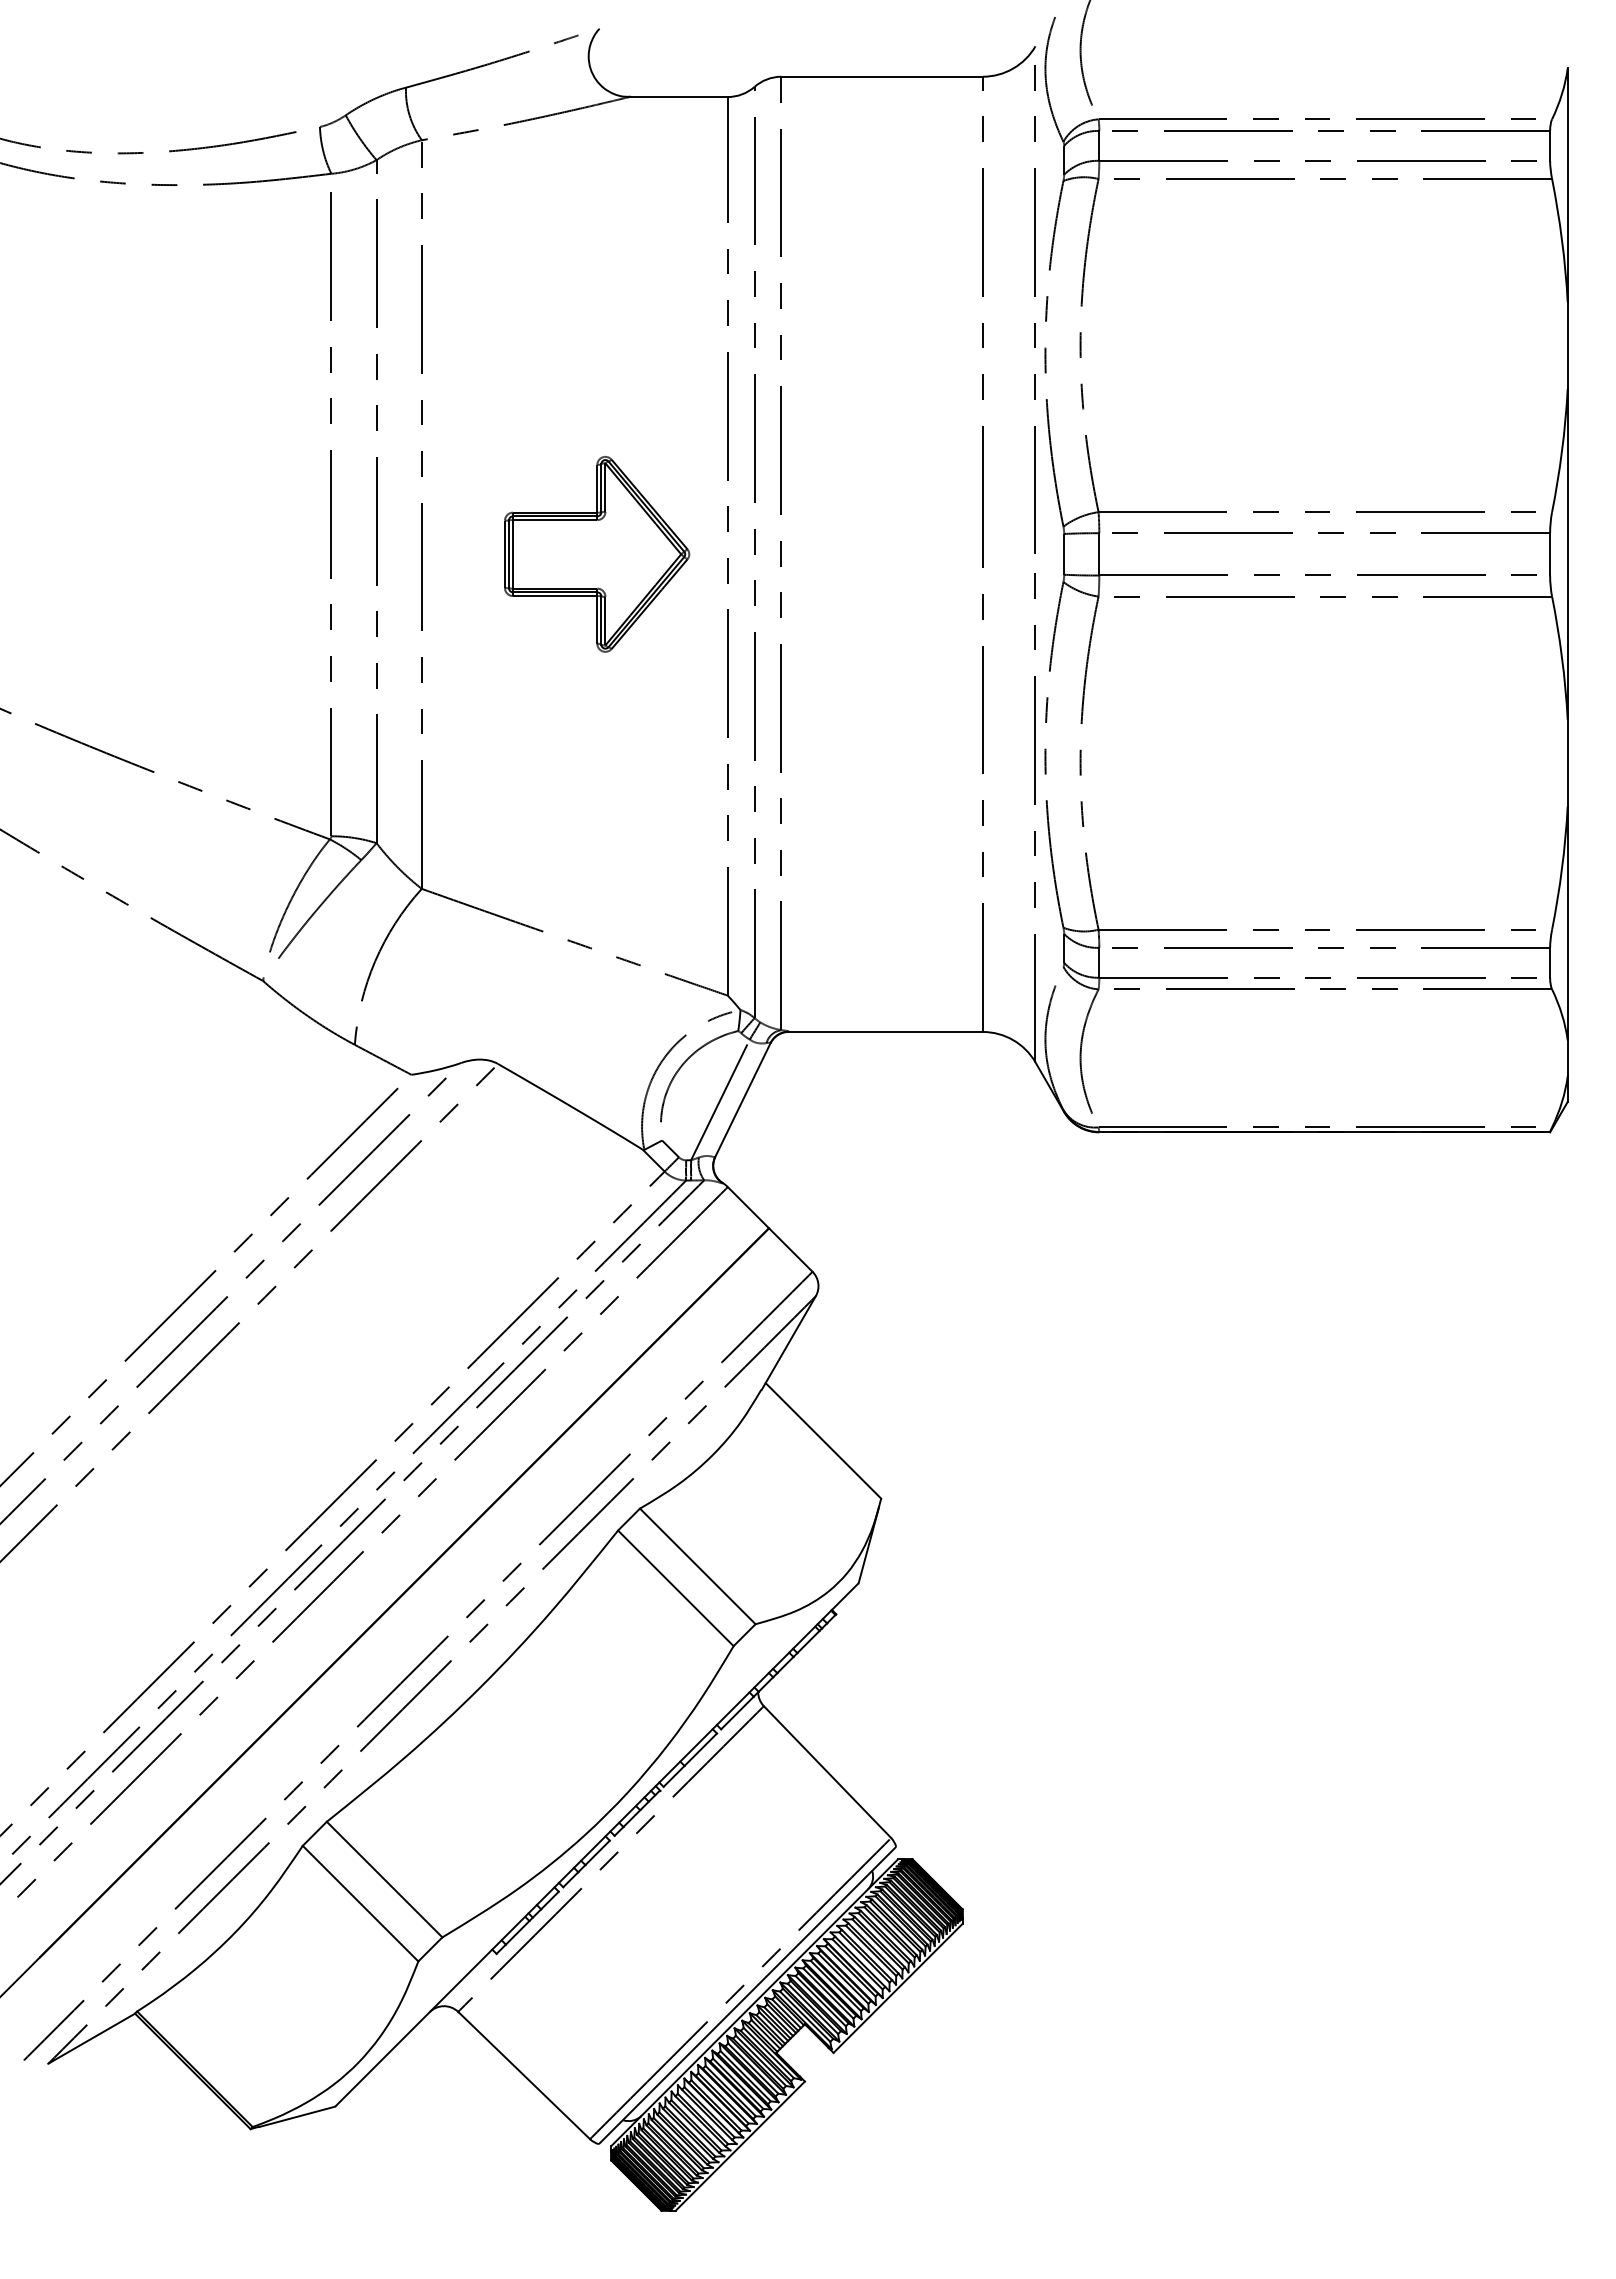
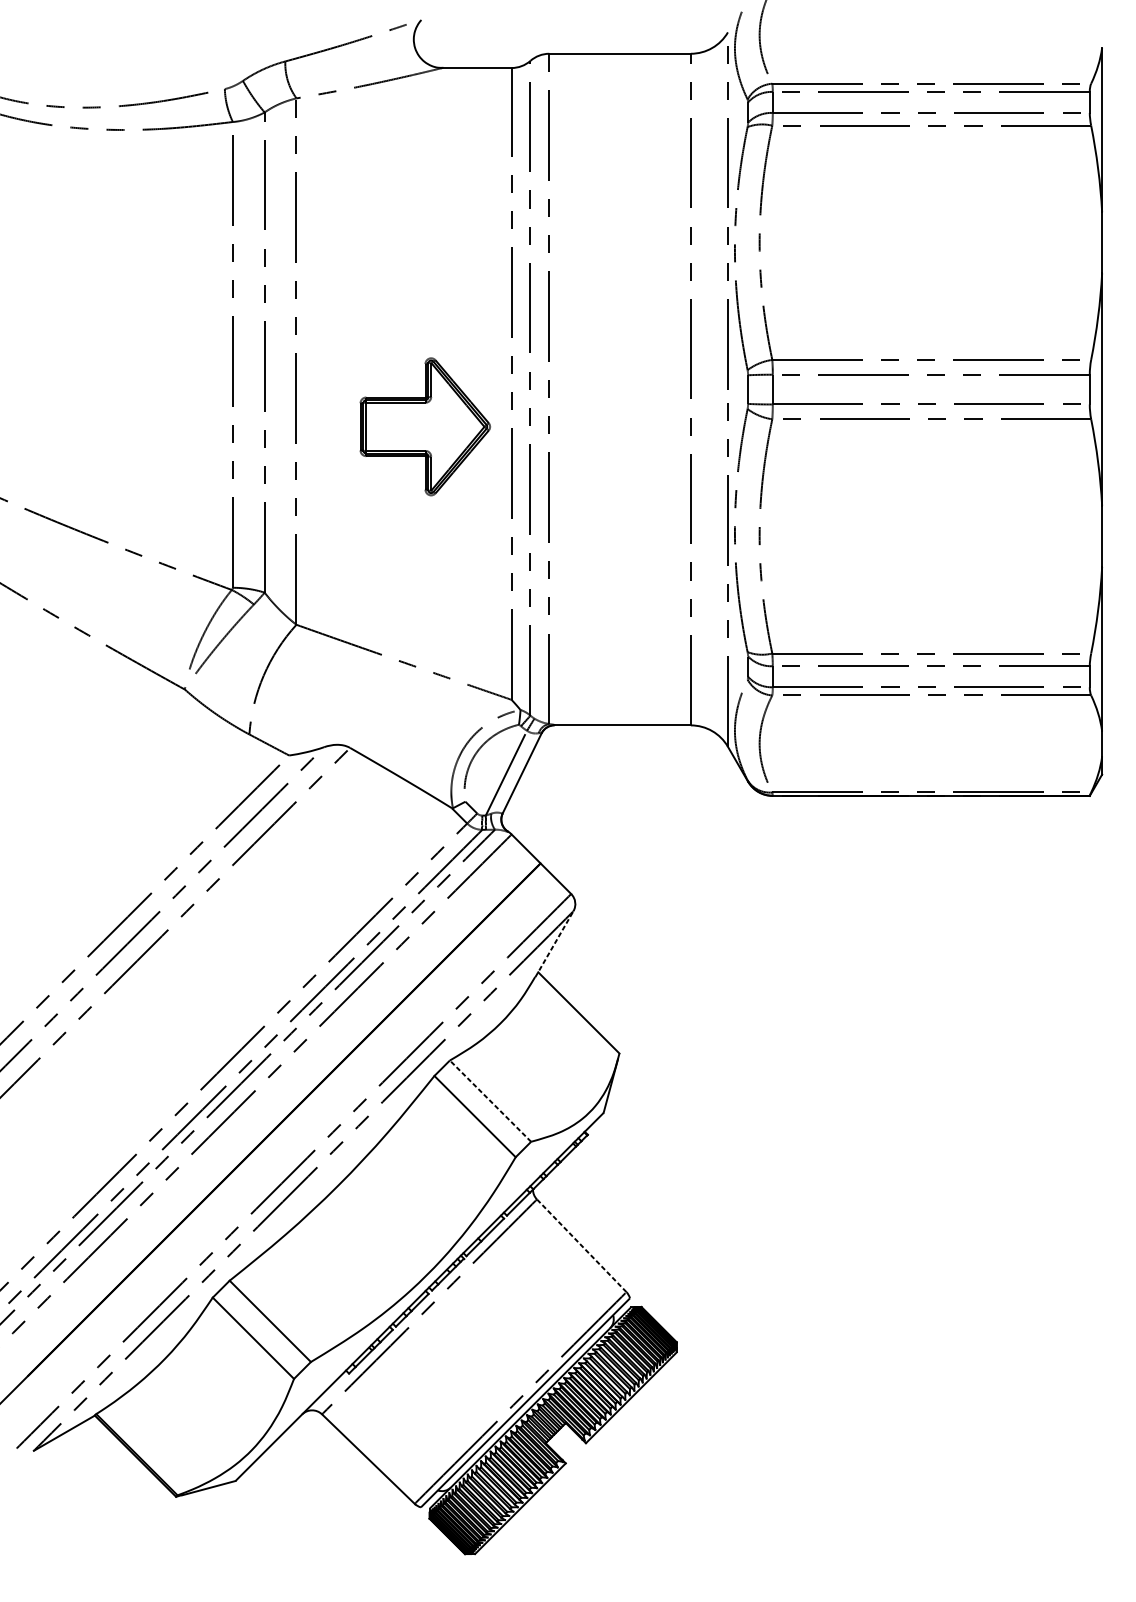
part: (597, 554) -> (425, 426), moved
line: (788, 1342) -> (554, 943), solid -> dashed
line: (697, 1566) -> (490, 1101), solid -> dashed
line: (827, 1772) -> (581, 1246), solid -> dashed

